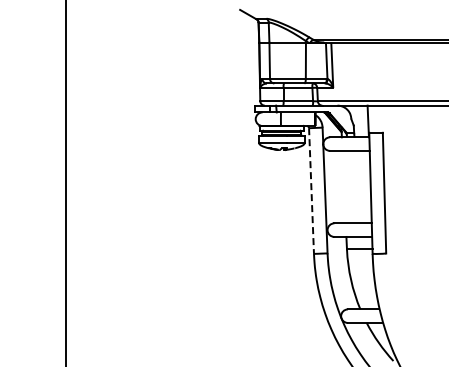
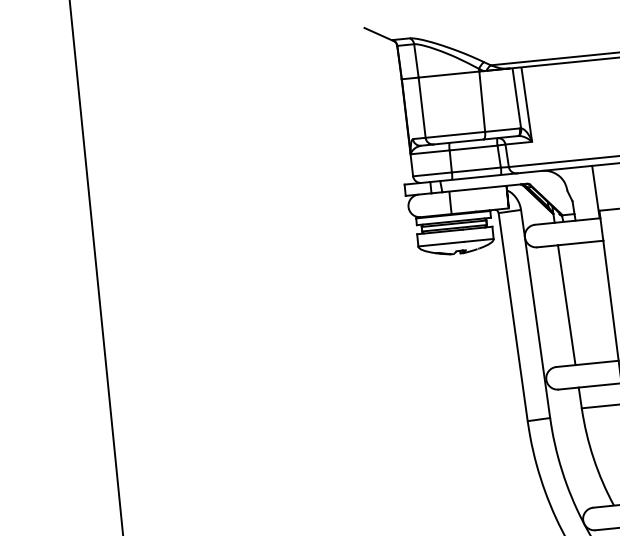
line: (343, 186) -> (565, 304), added
line: (311, 191) -> (513, 317), dashed -> solid

